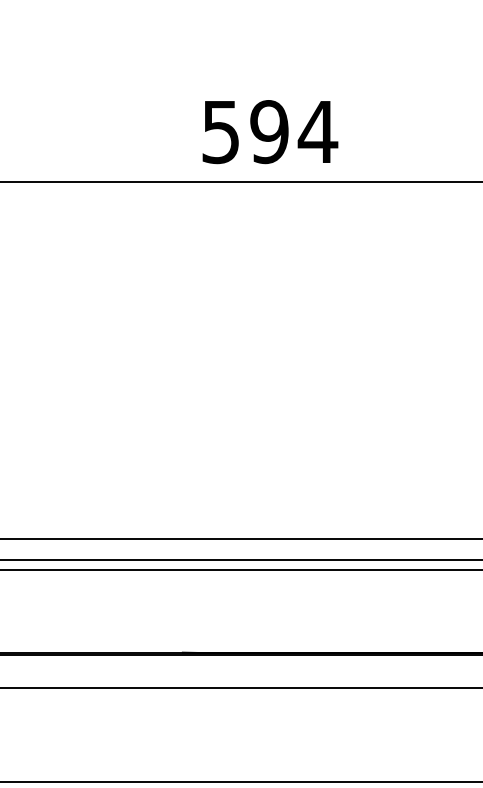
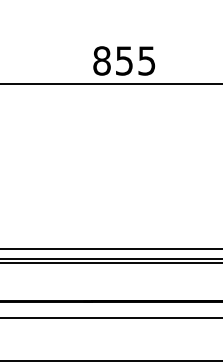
text: (269, 130) -> (124, 60), 594 -> 855

